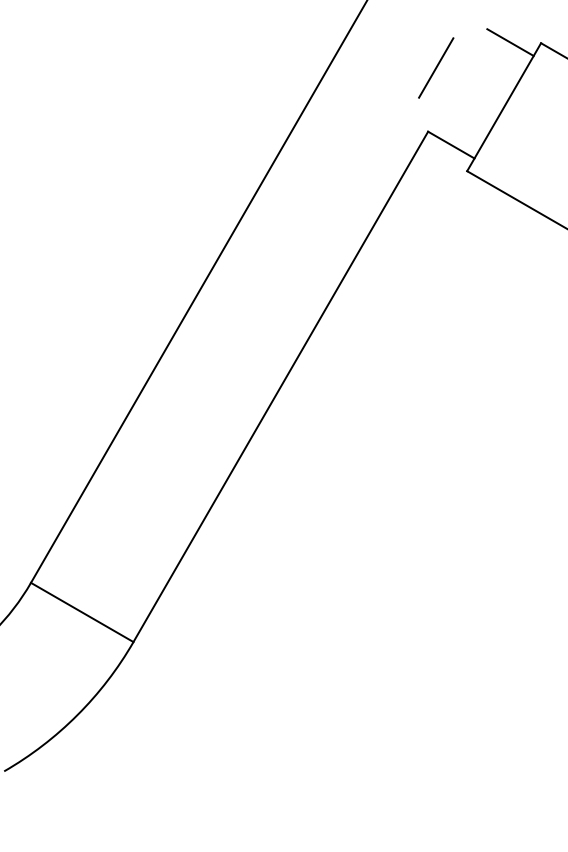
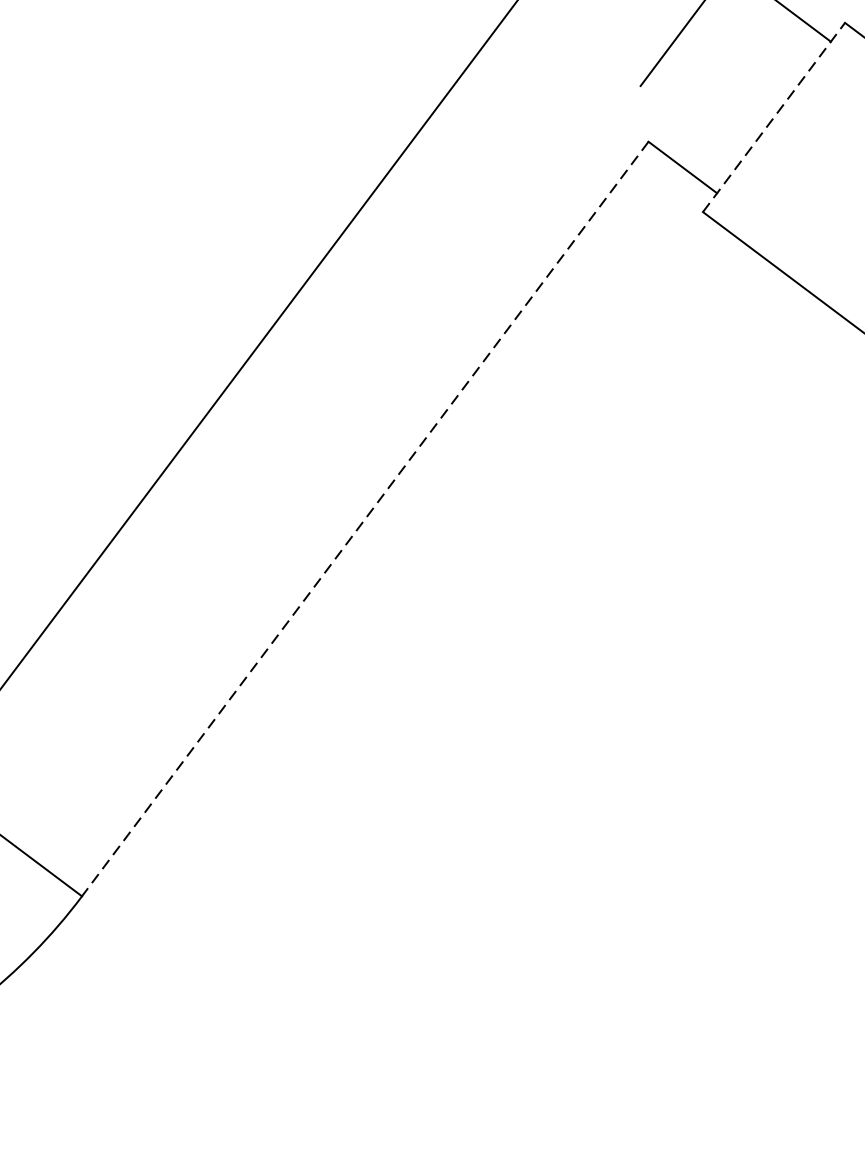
line: (504, 107) -> (774, 117), solid -> dashed
line: (280, 386) -> (364, 518), solid -> dashed

